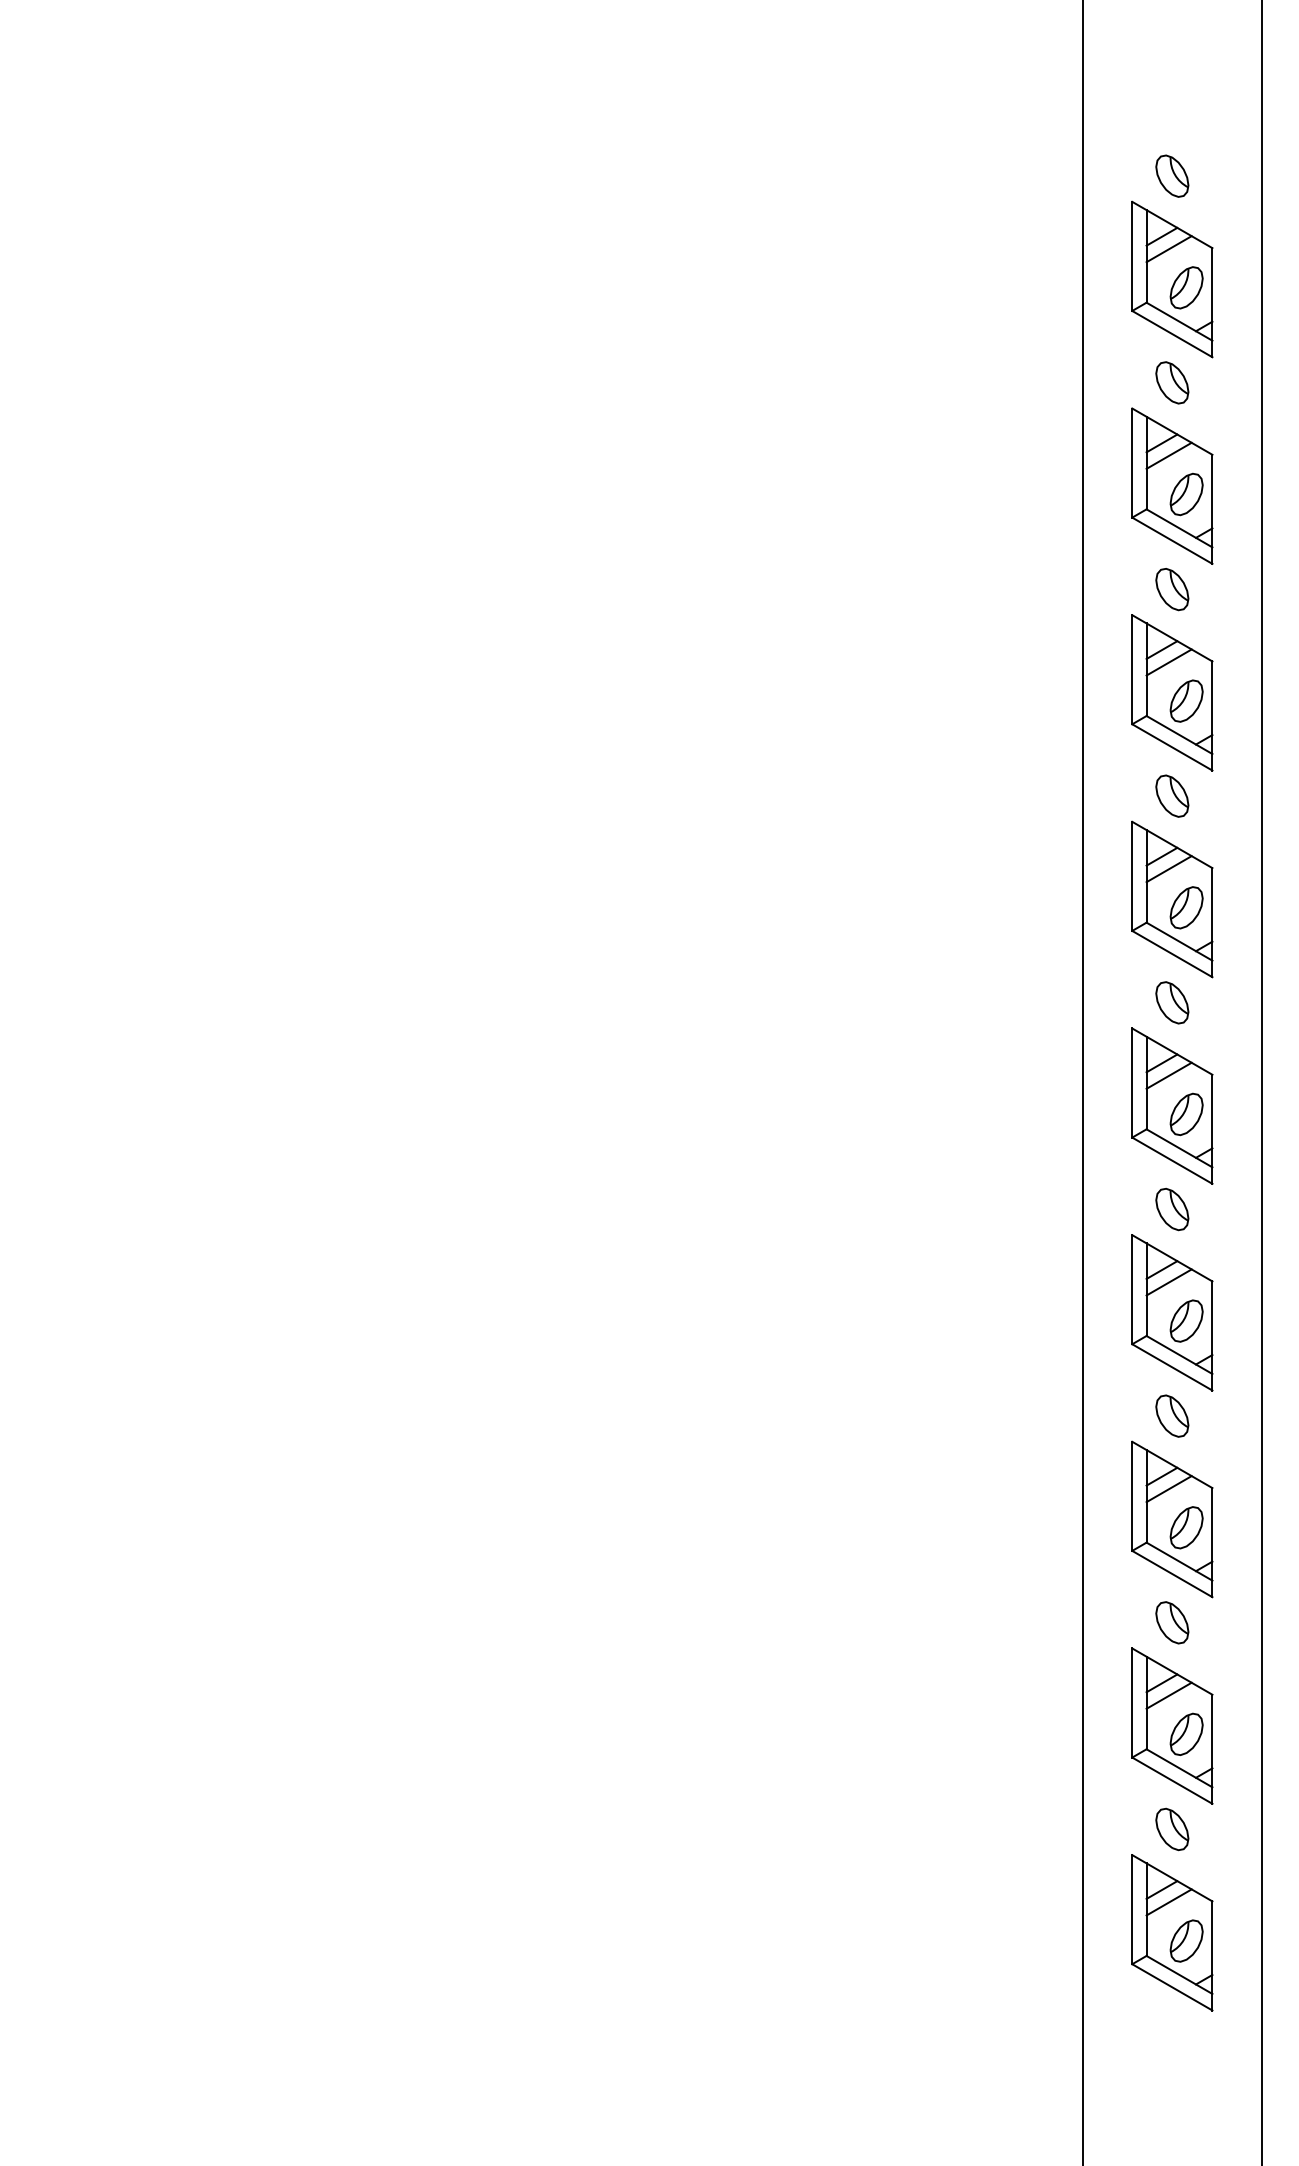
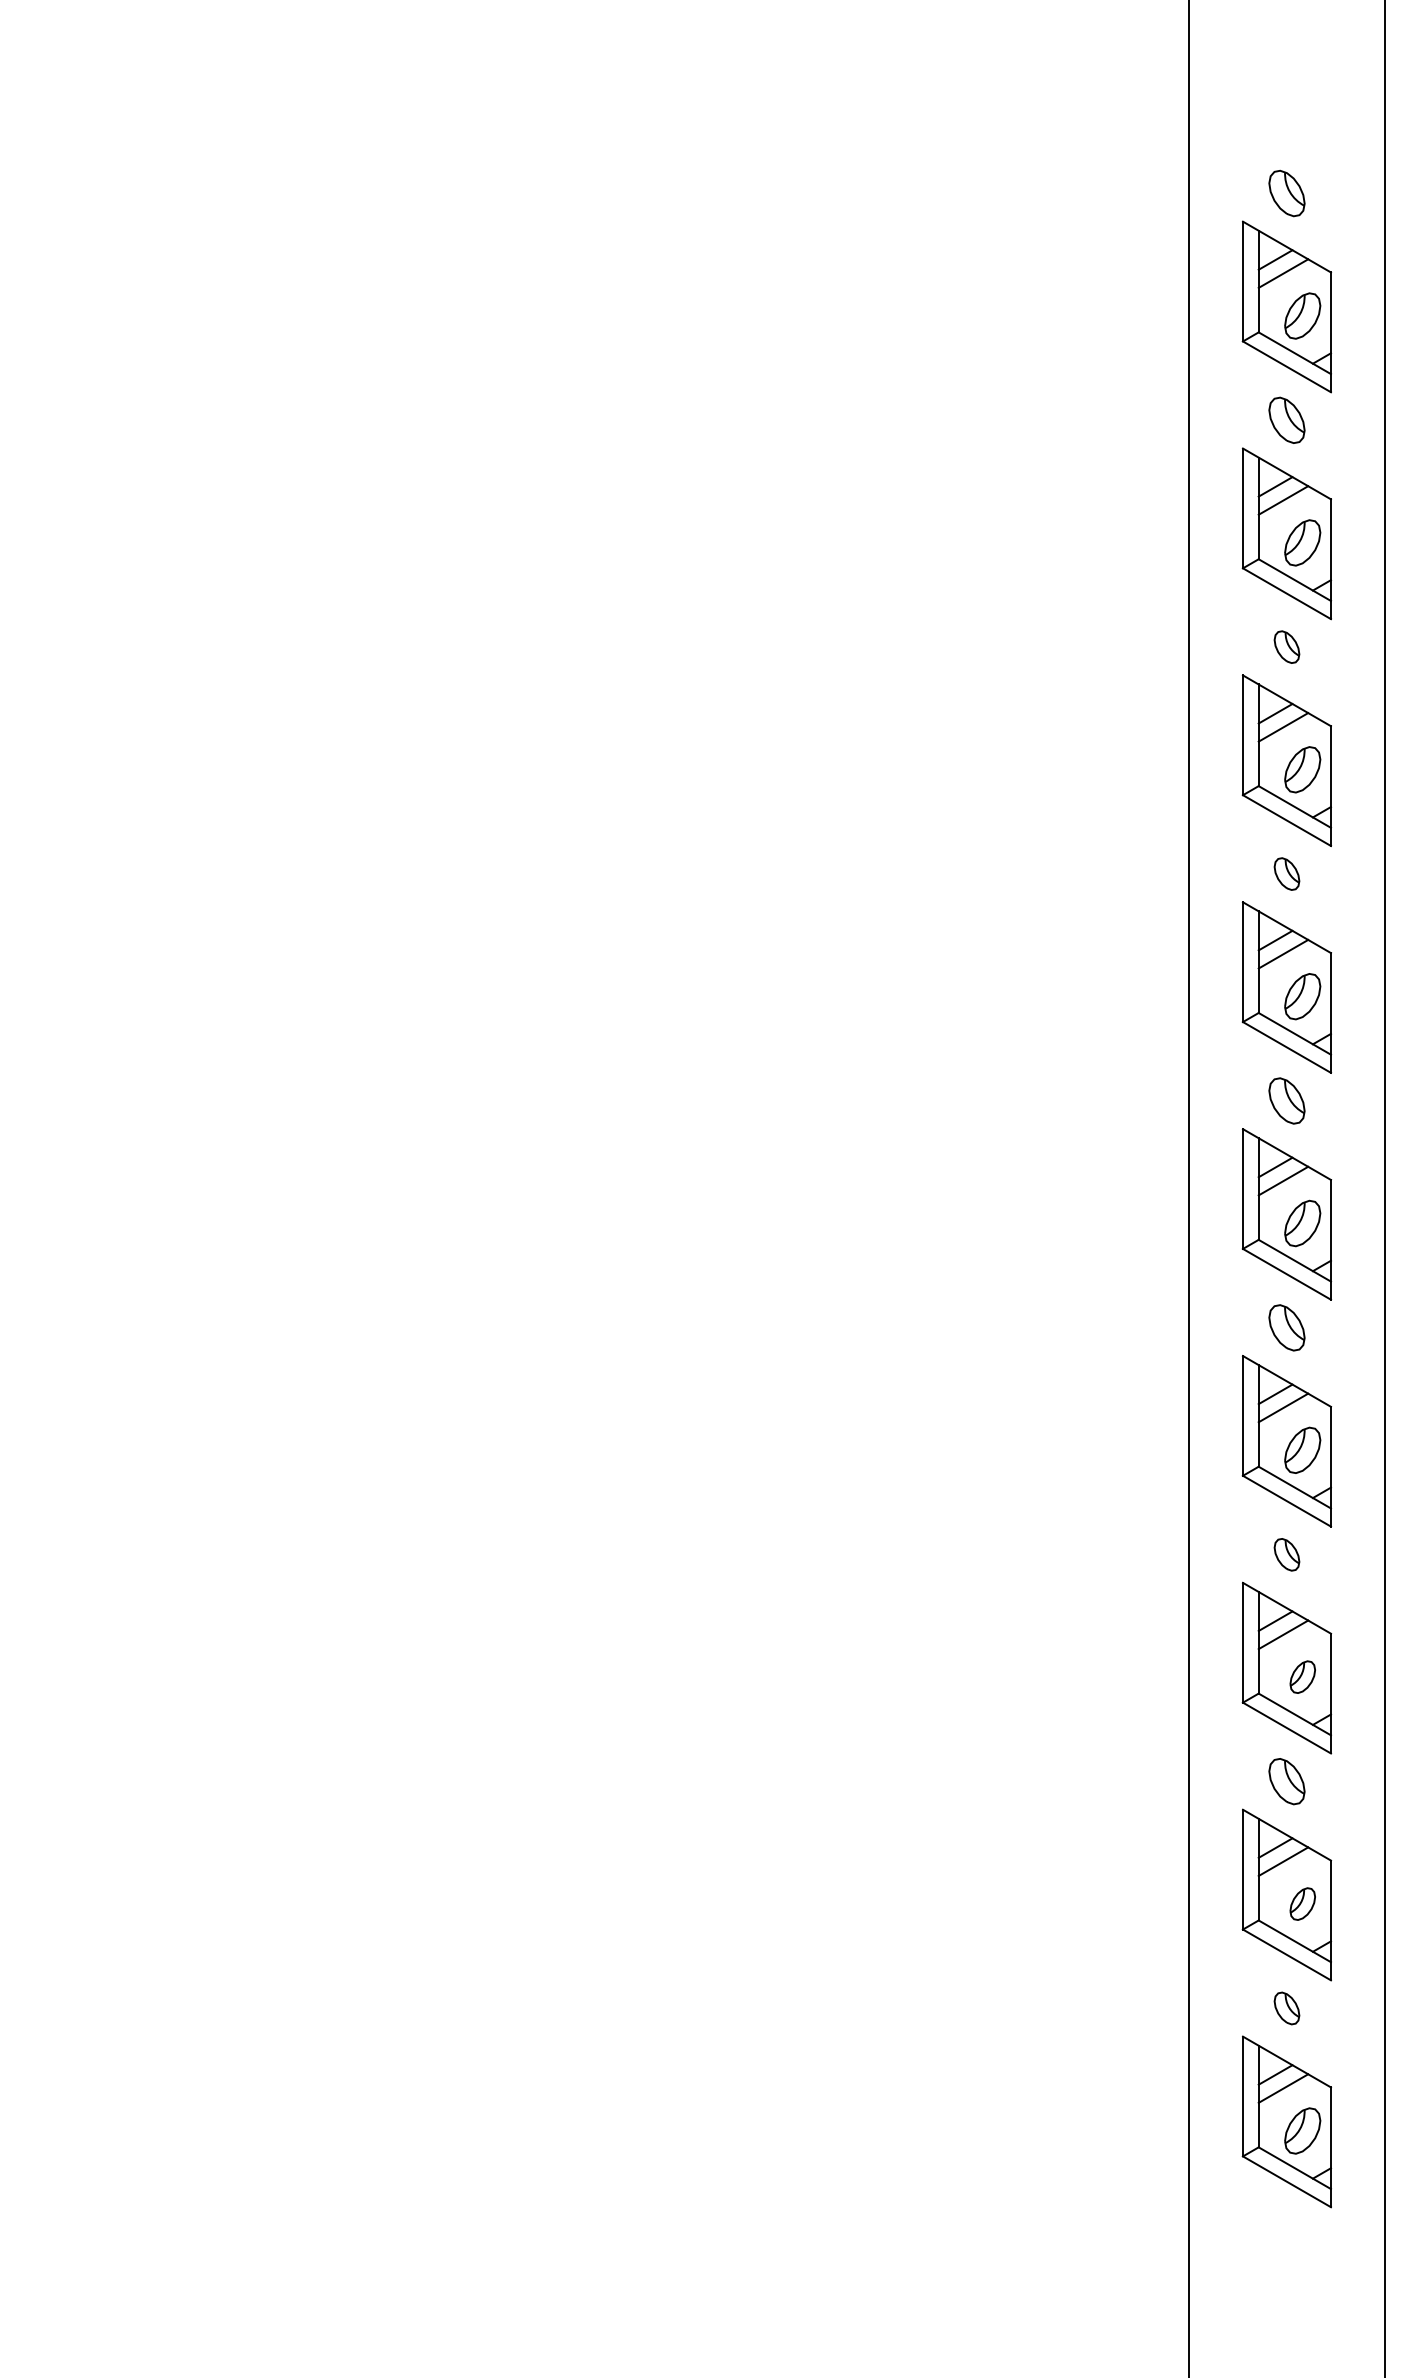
part: (1171, 588) -> (1286, 646), size x0.7
part: (1171, 795) -> (1286, 873), size x0.7
part: (1171, 1415) -> (1286, 1554), size x0.7
part: (1186, 1527) -> (1302, 1676), size x0.7
part: (1186, 1733) -> (1302, 1903), size x0.7
part: (1171, 1829) -> (1286, 2008), size x0.7

